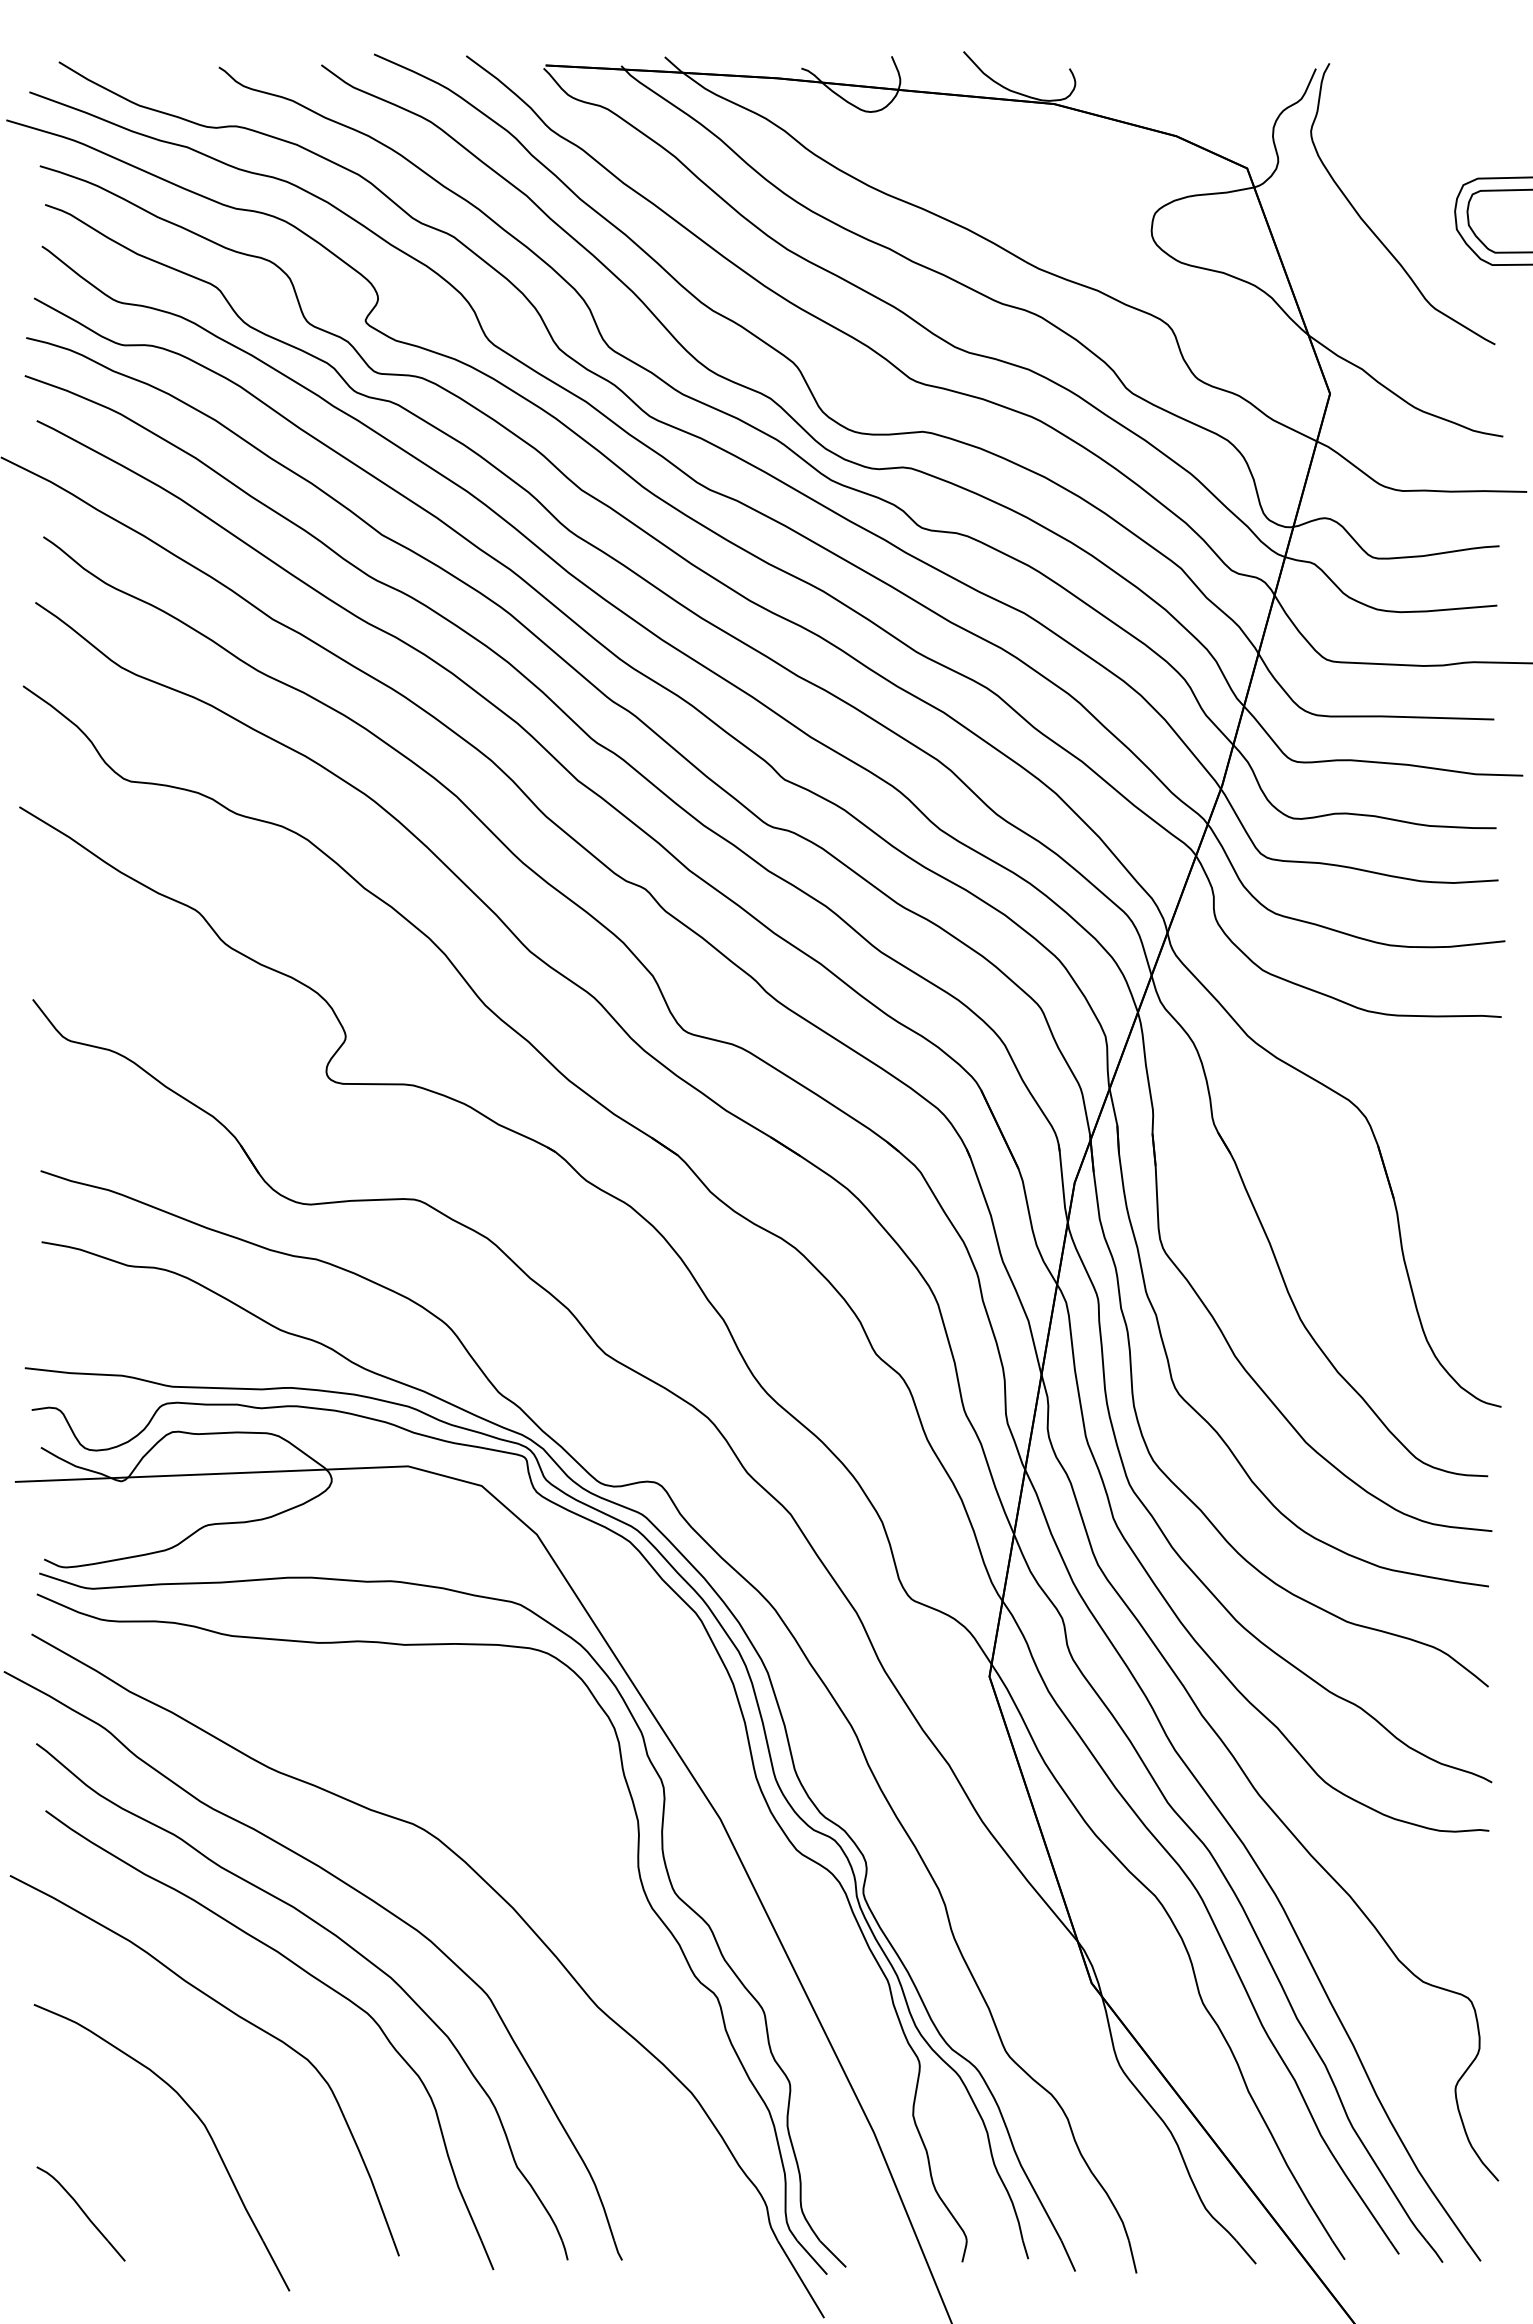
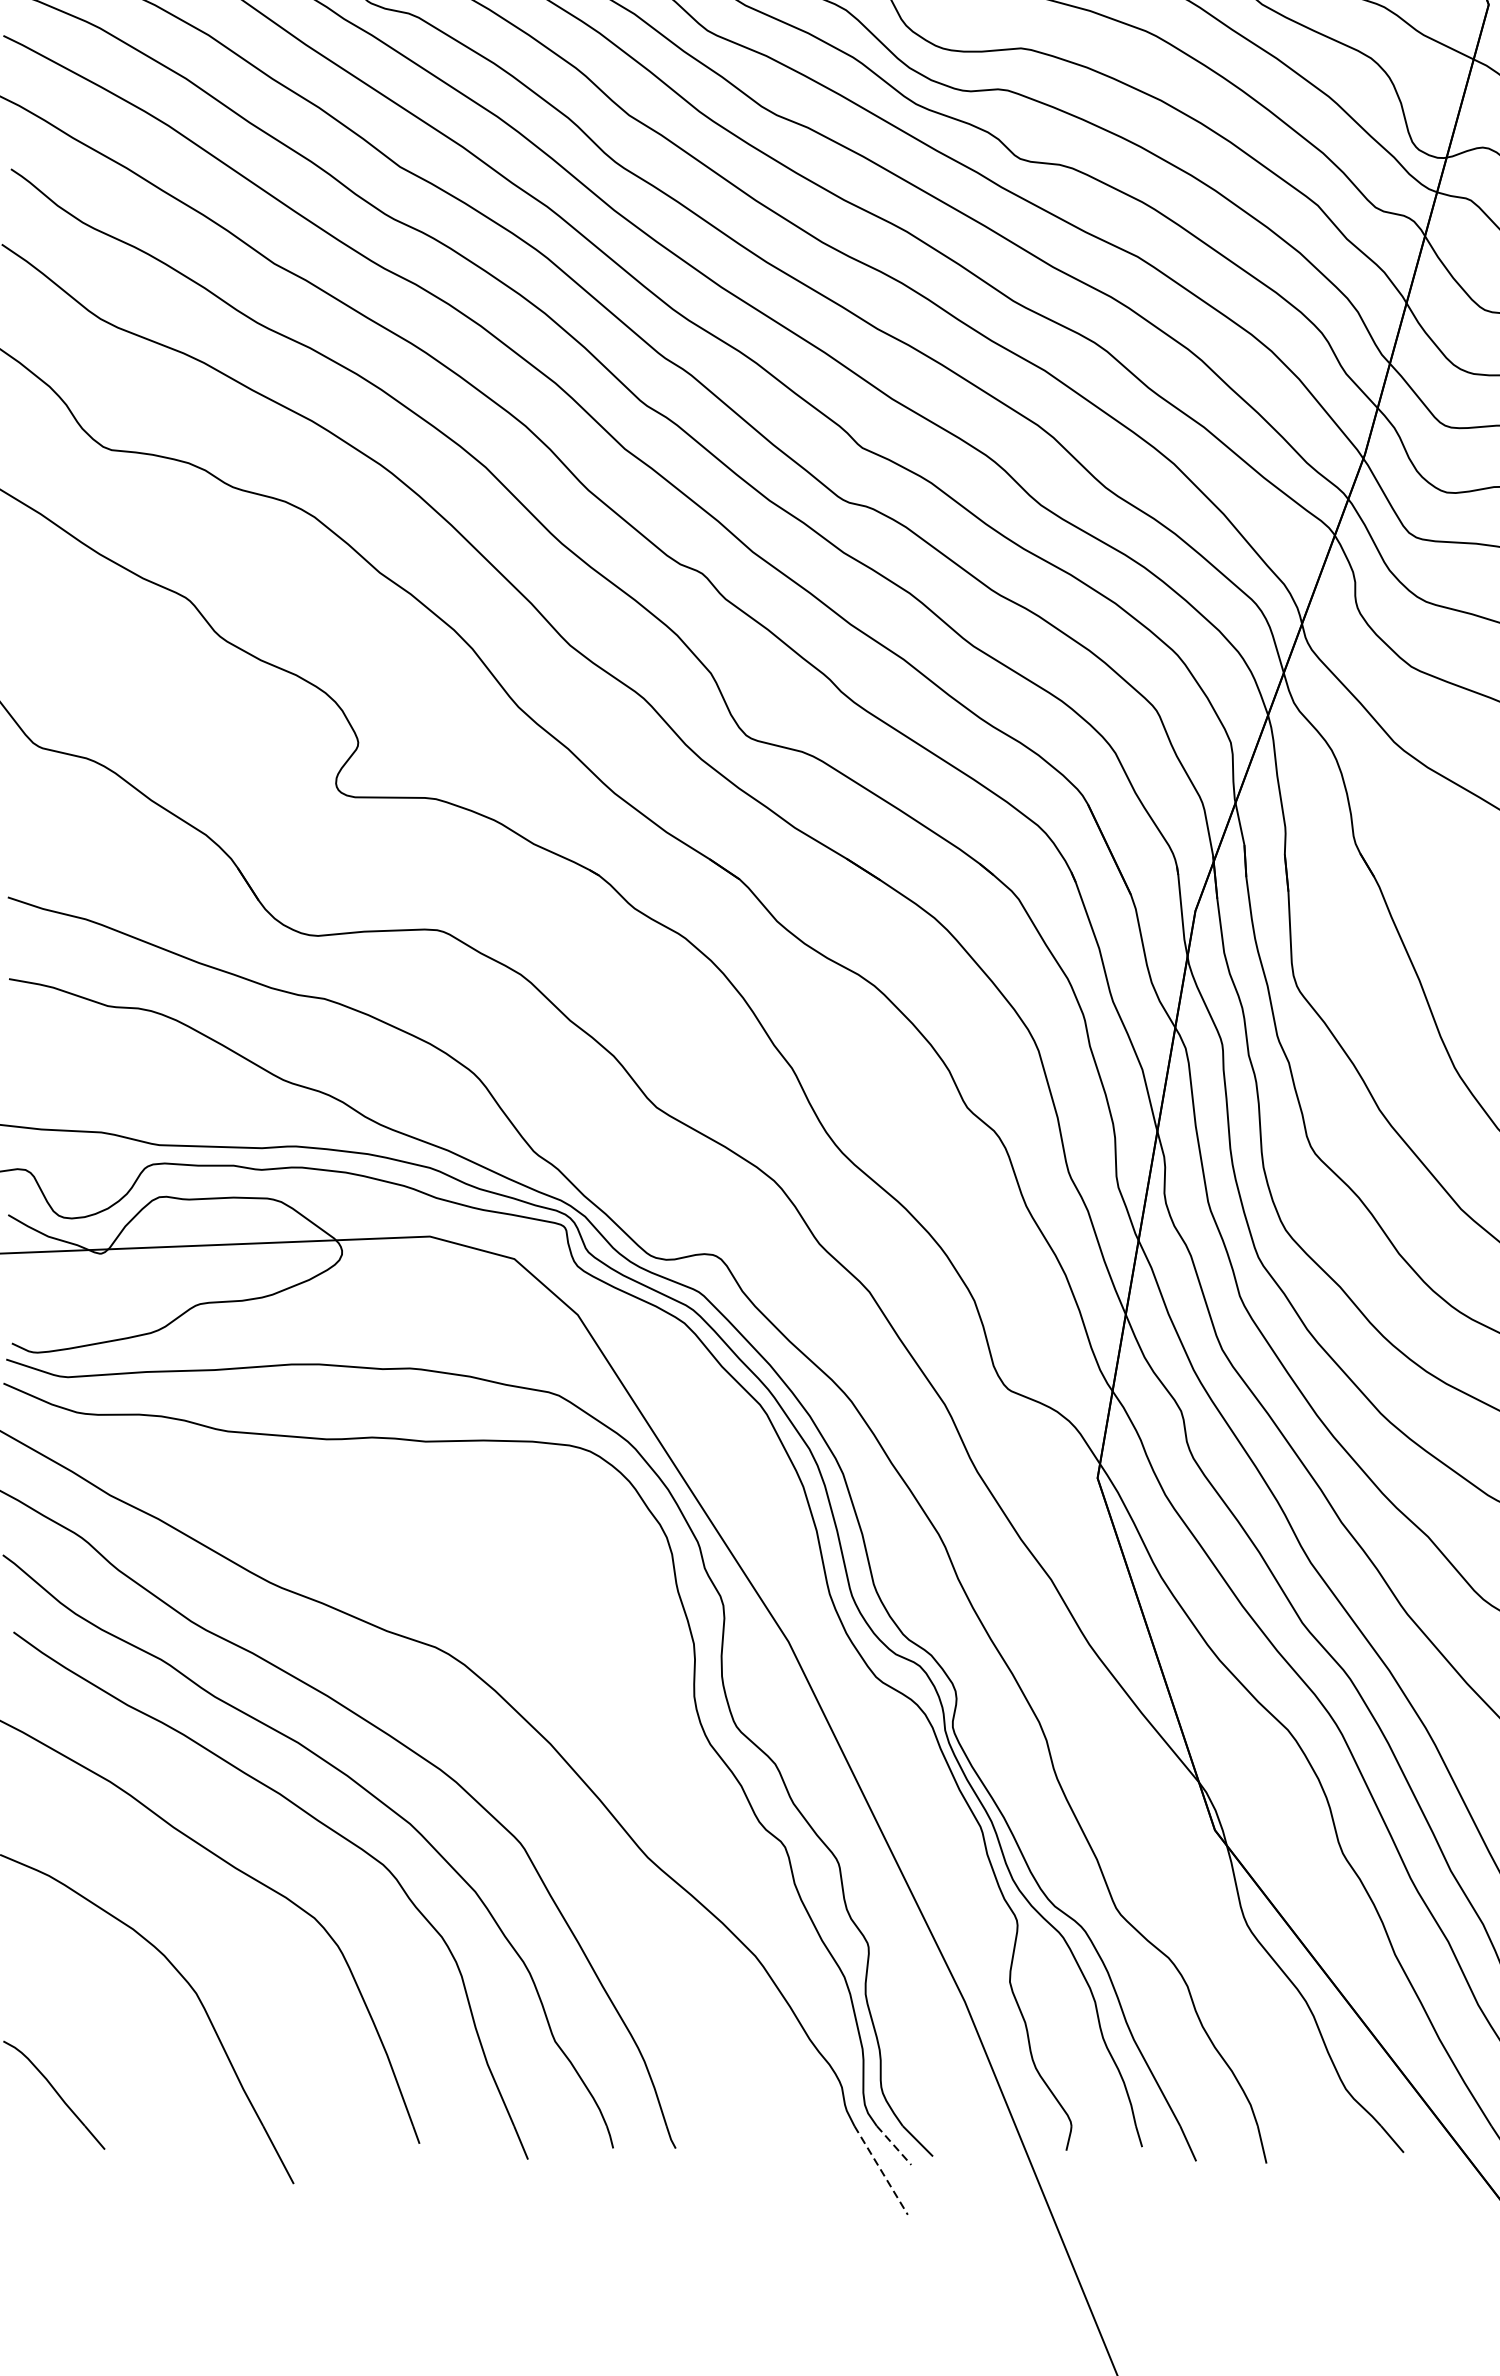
line: (812, 2257) -> (894, 2145), solid -> dashed
line: (801, 2279) -> (881, 2170), solid -> dashed

